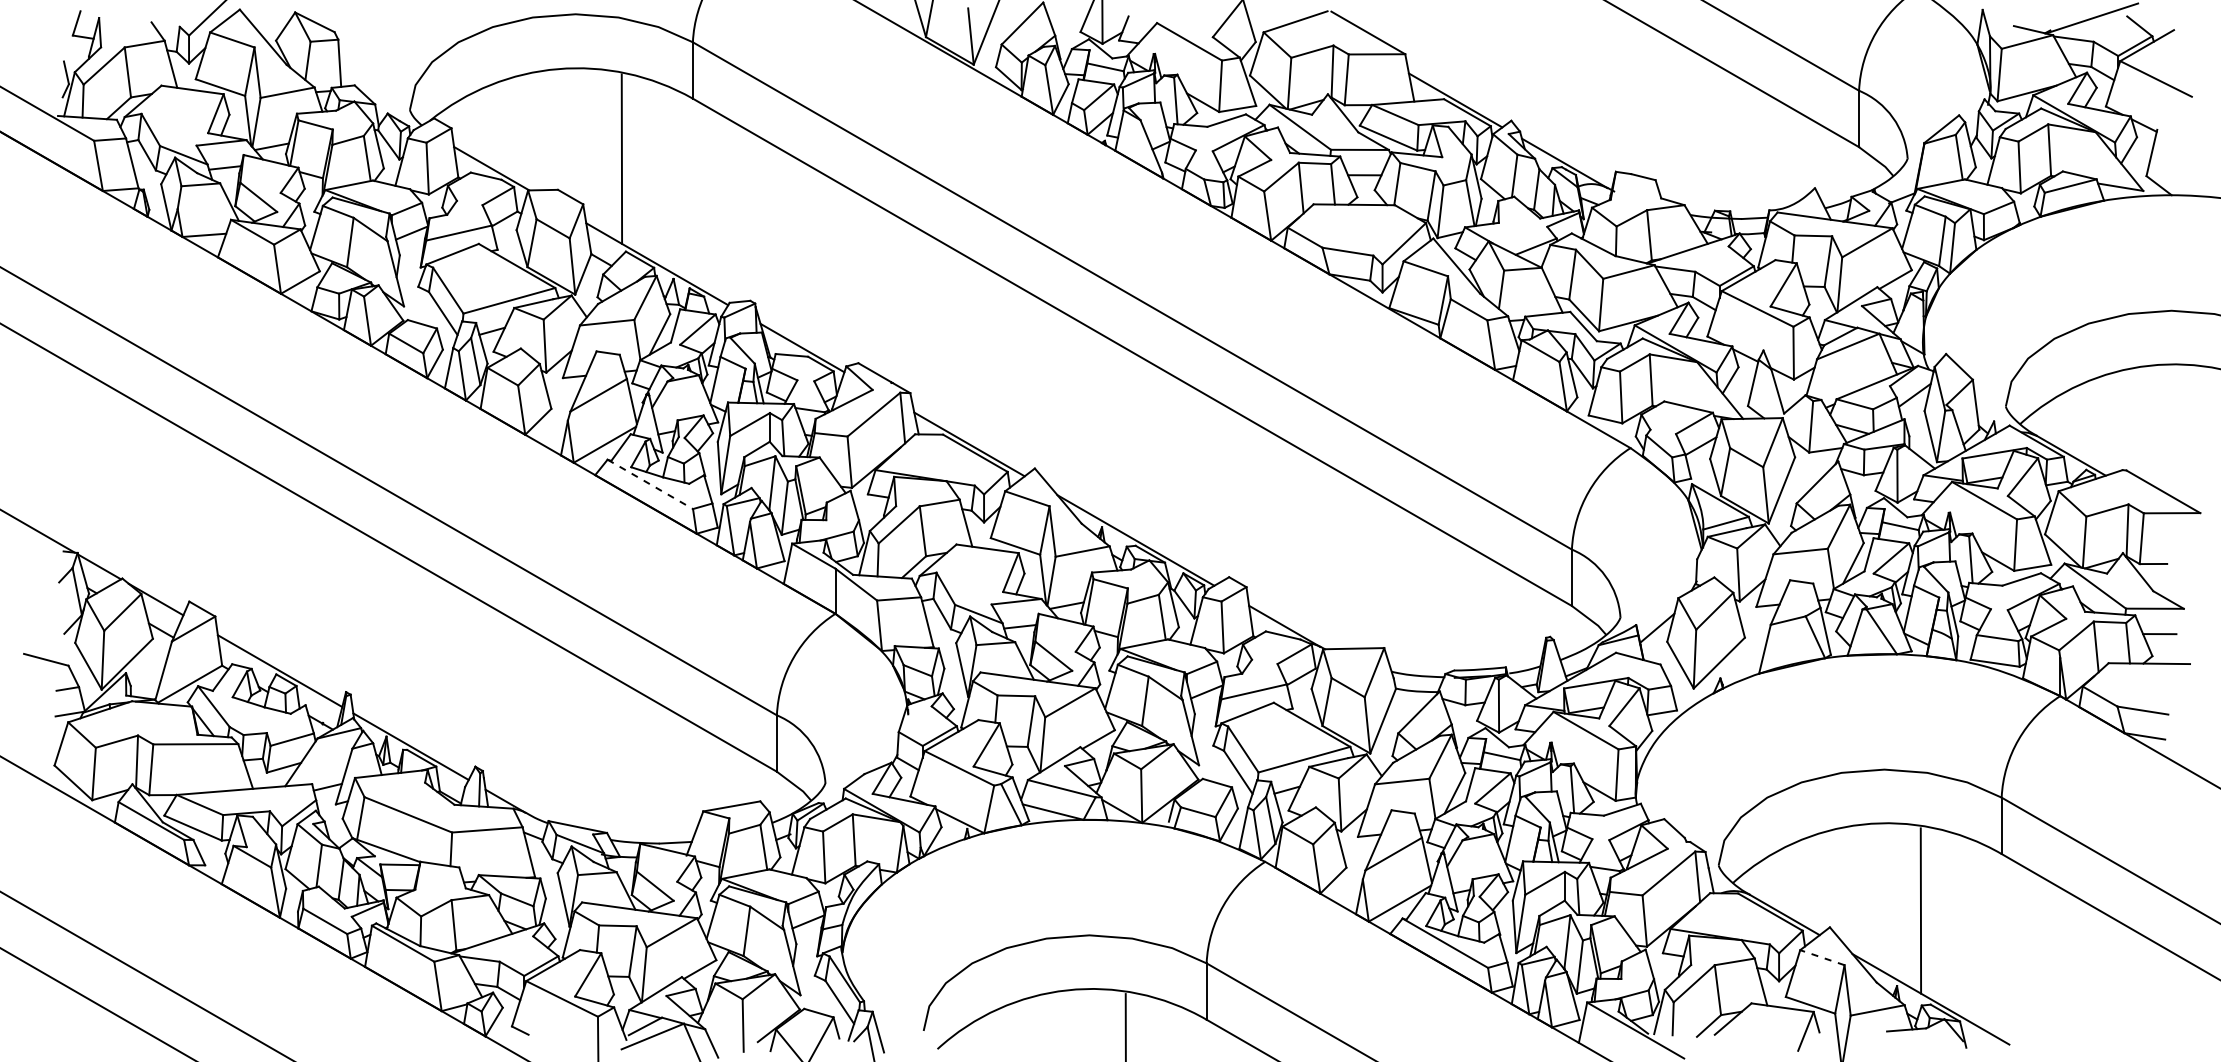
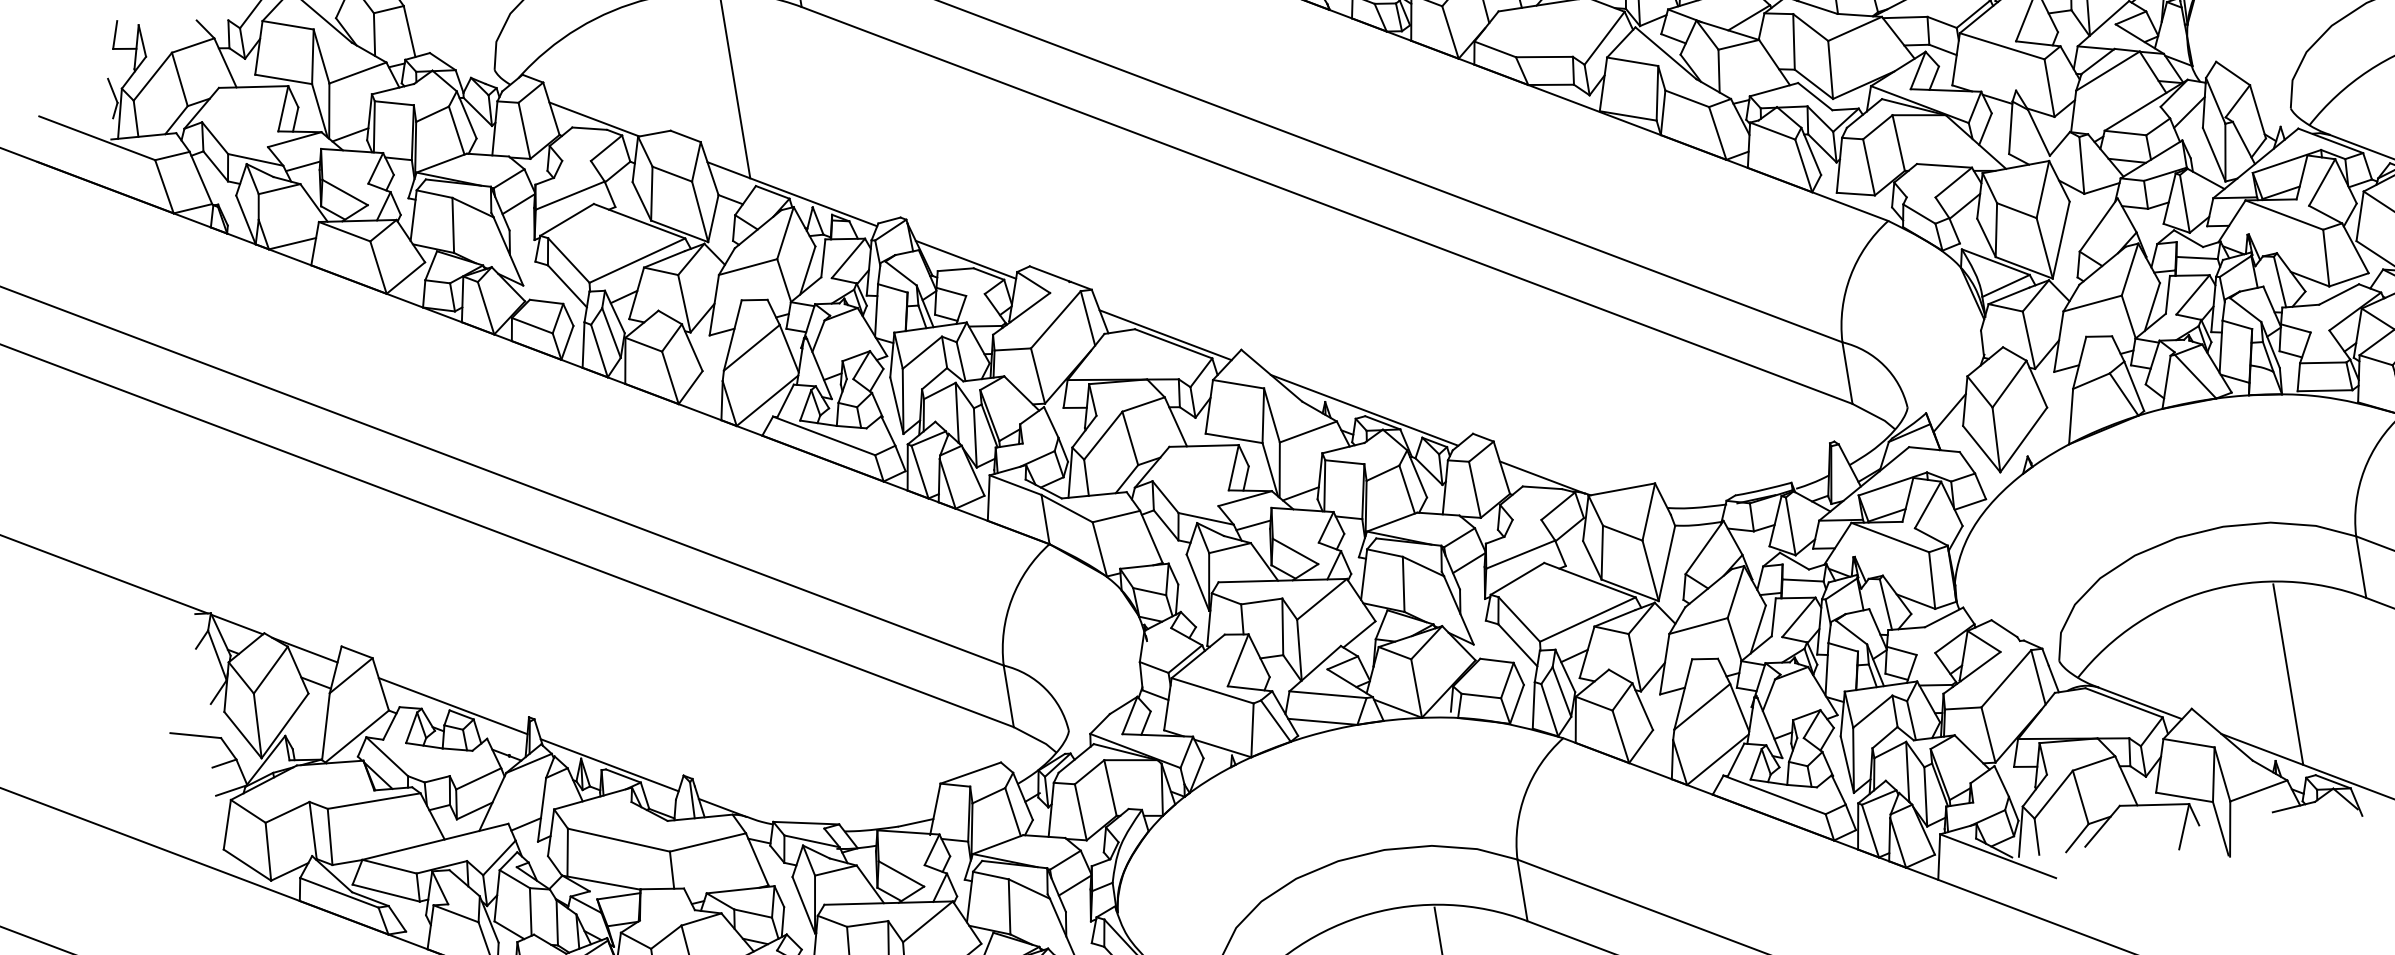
line: (650, 484) -> (824, 436), dashed -> solid
line: (1821, 957) -> (2187, 743), dashed -> solid

